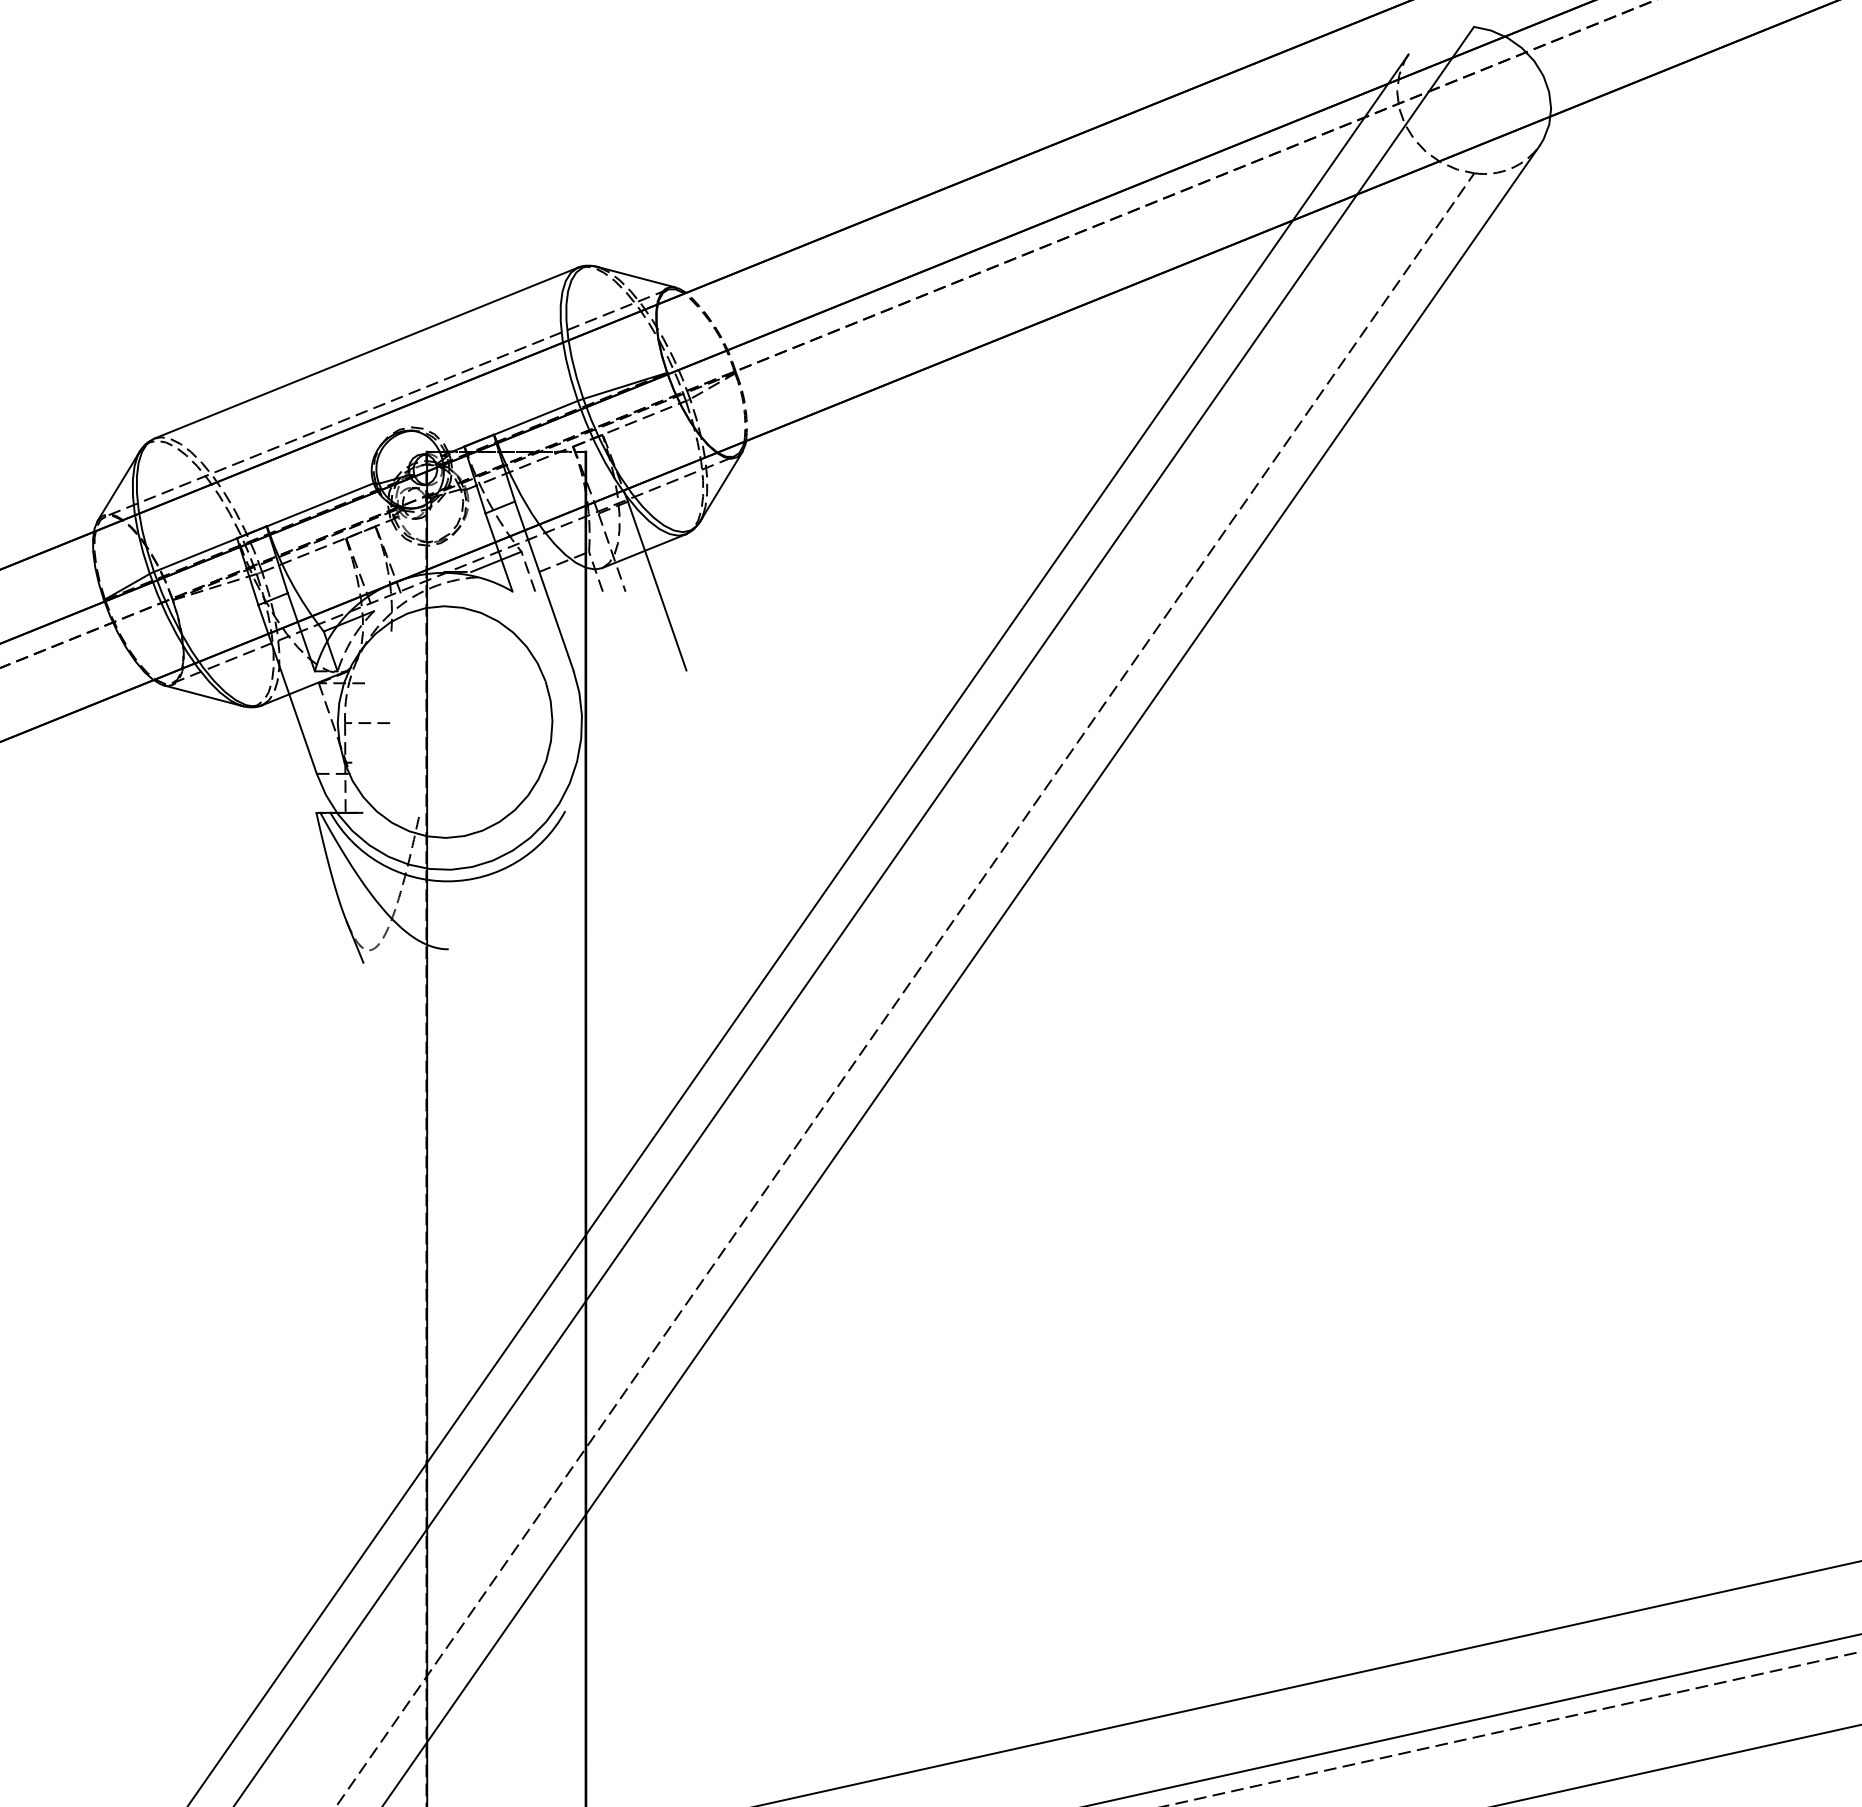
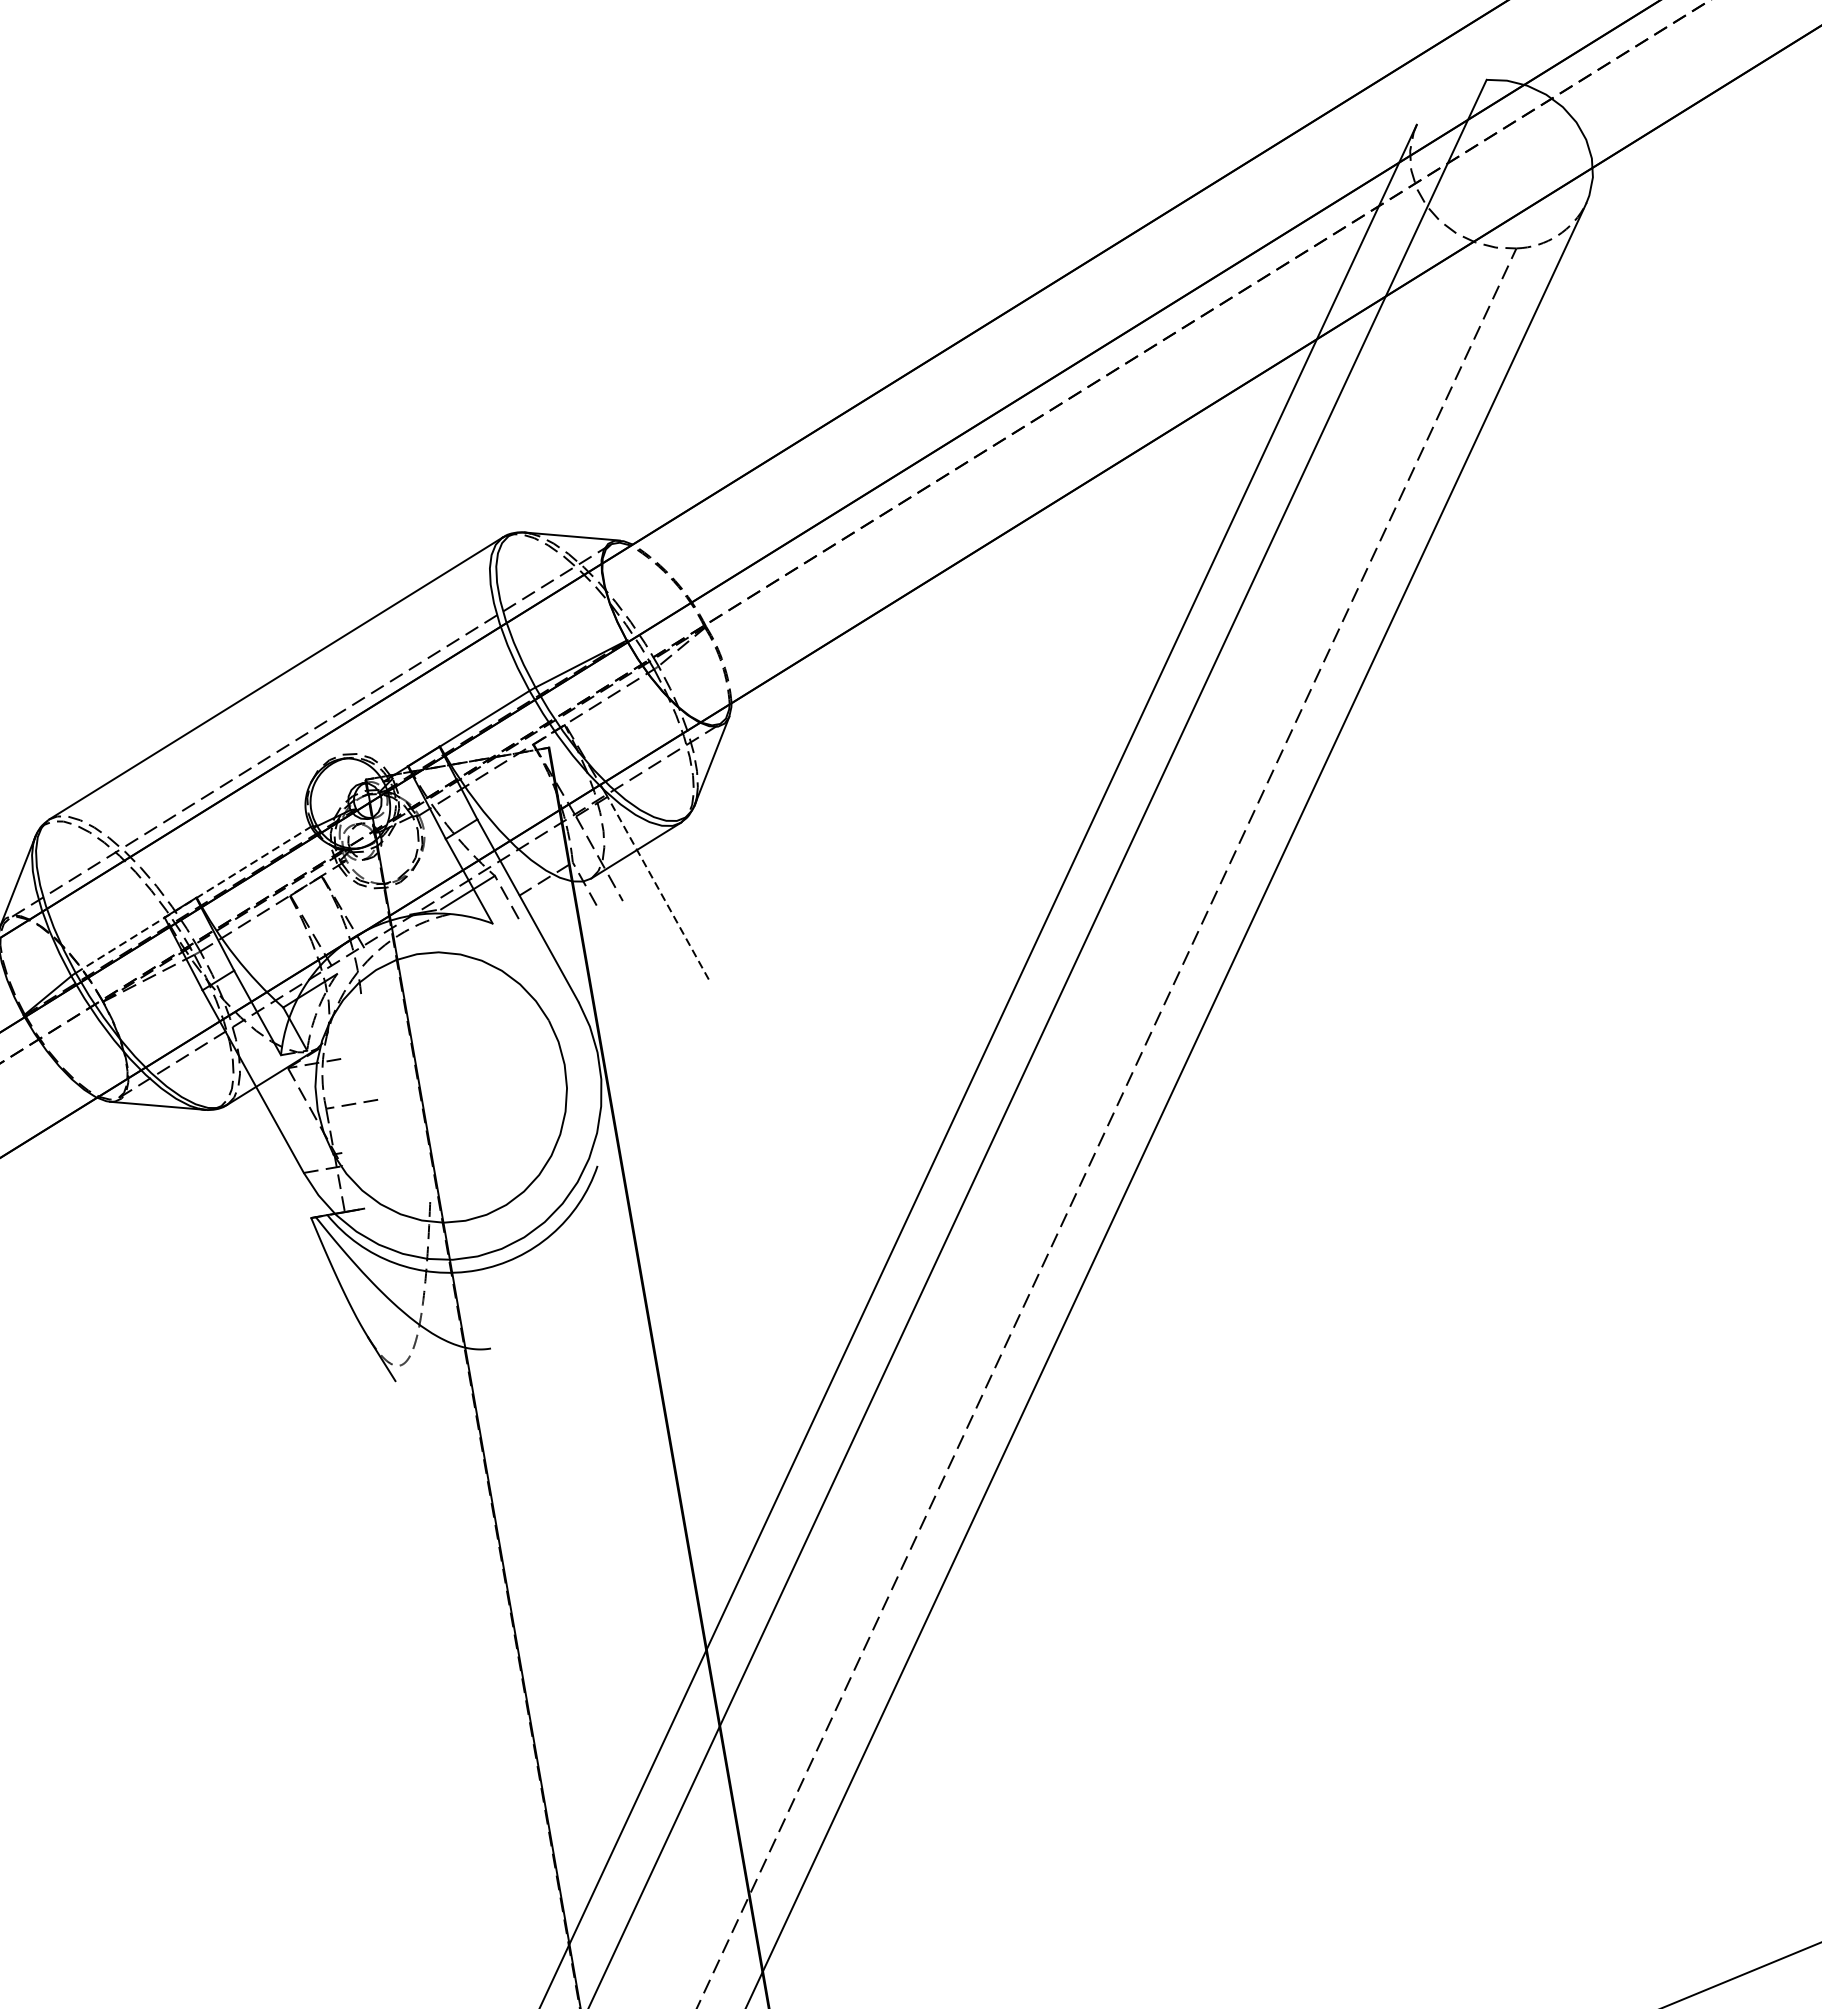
line: (264, 527) -> (194, 899), solid -> dashed
line: (657, 585) -> (658, 887), solid -> dashed

